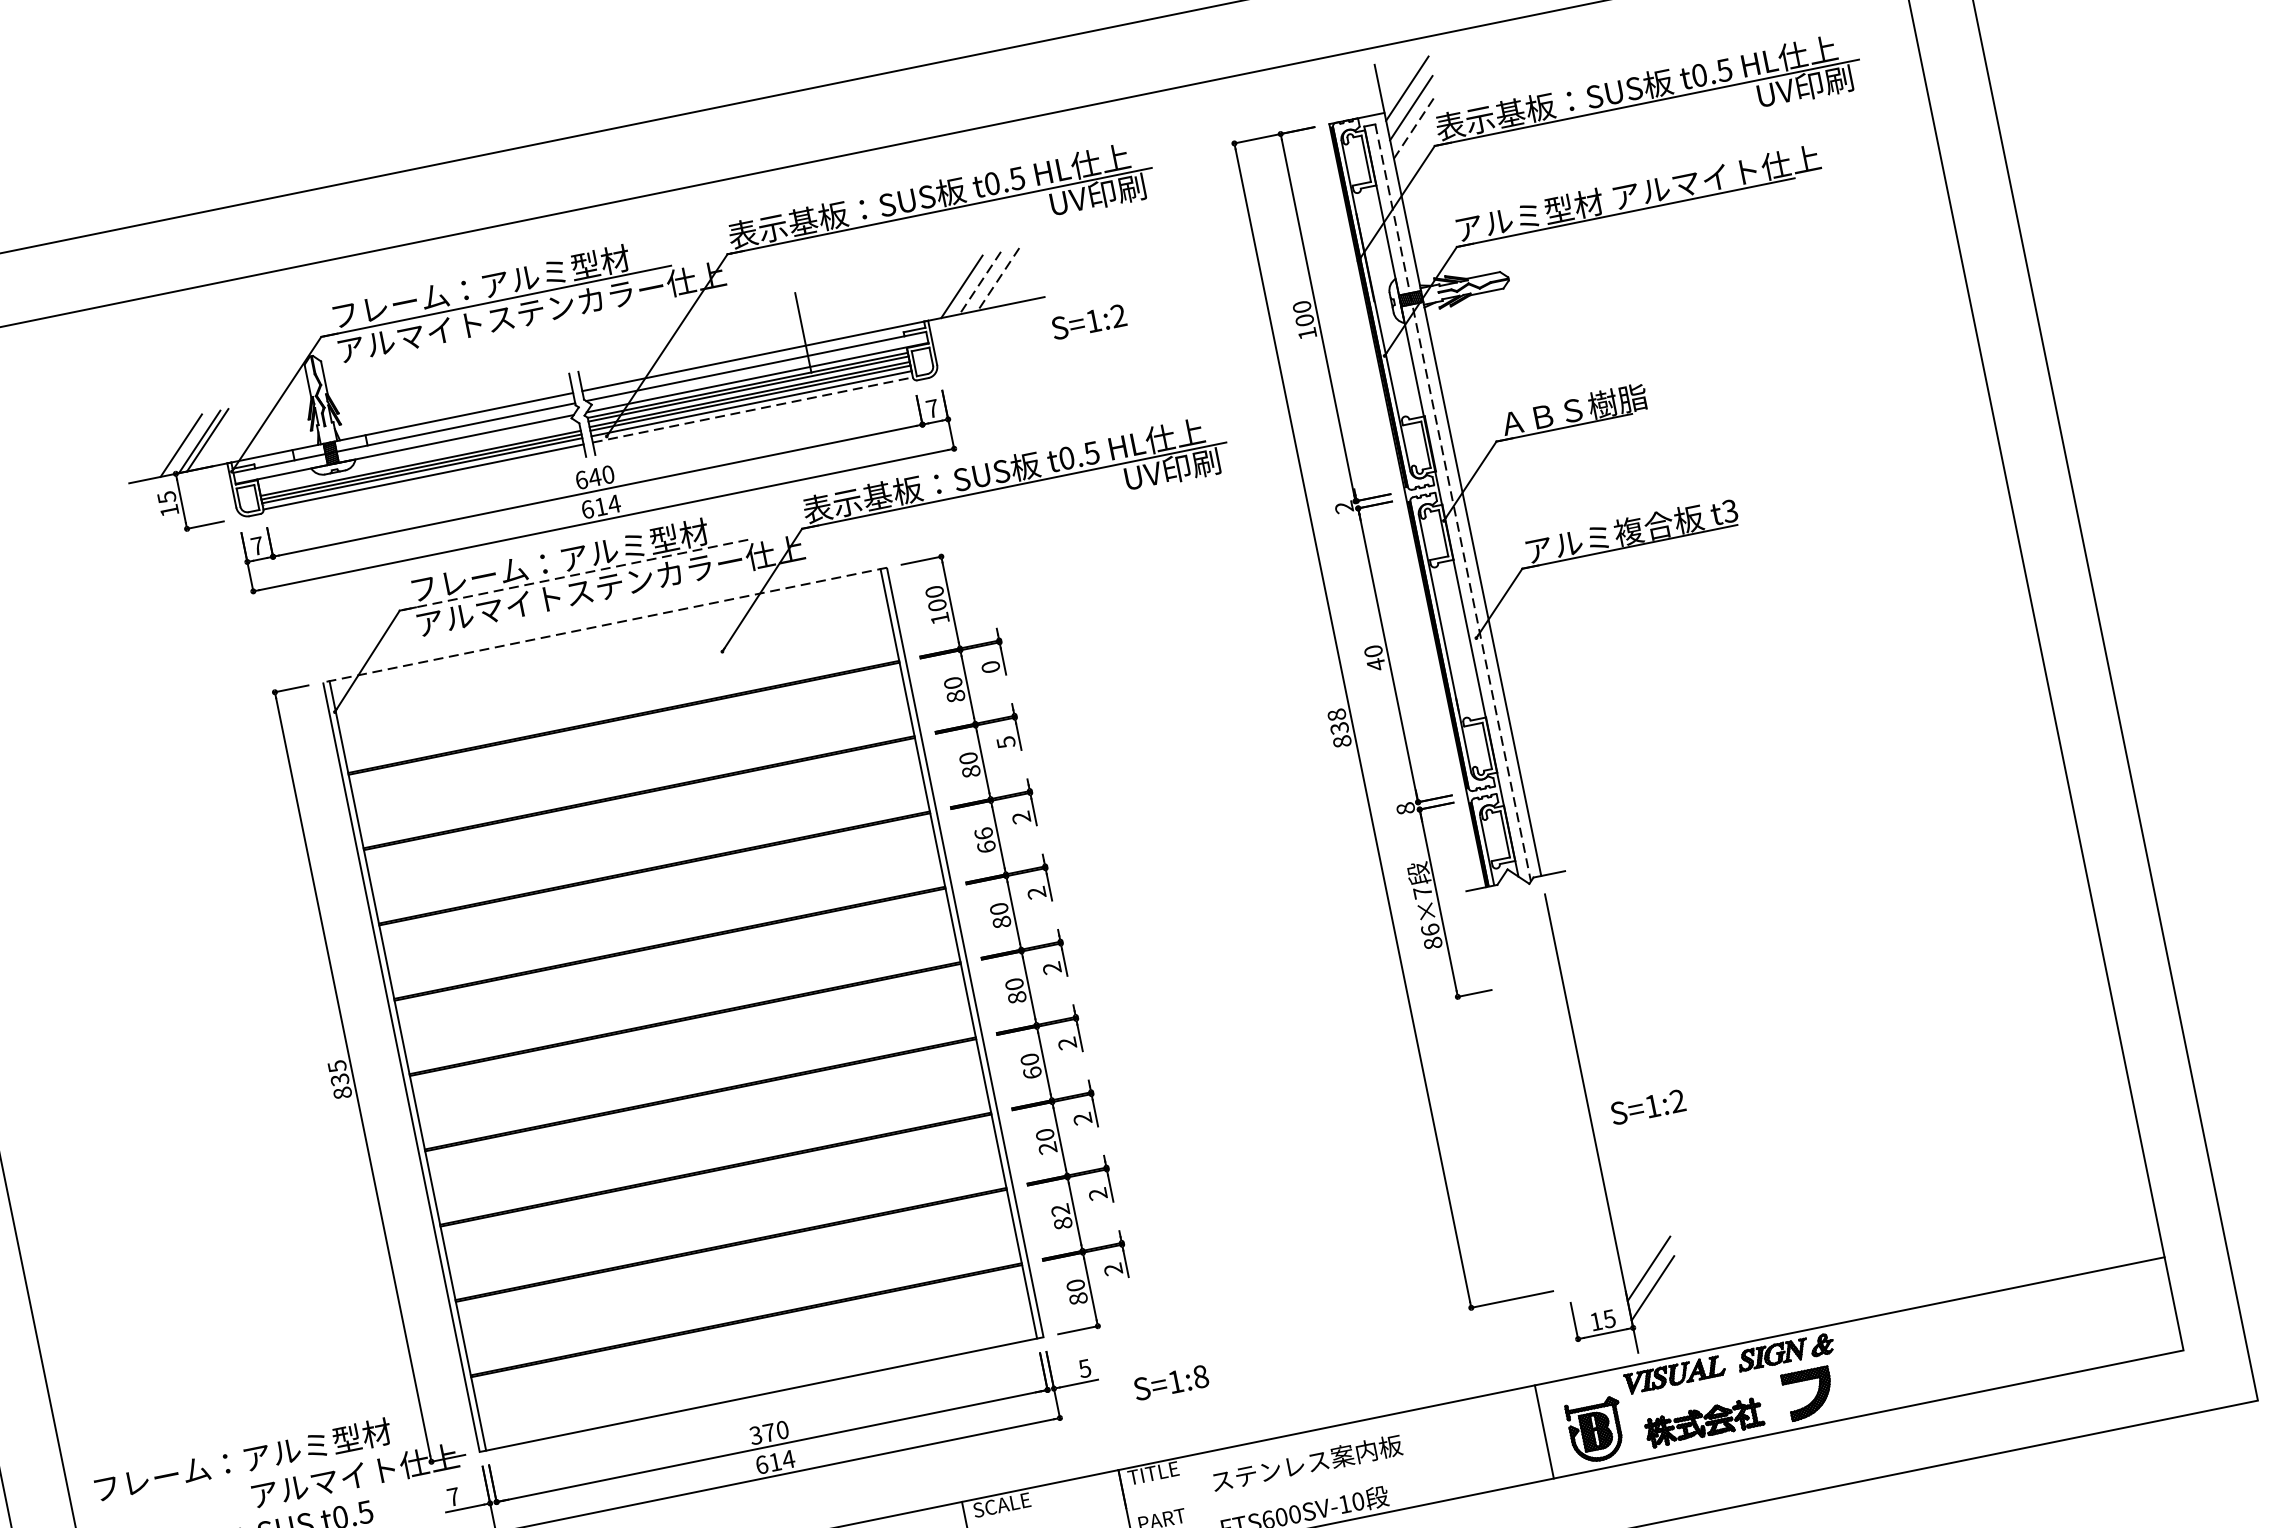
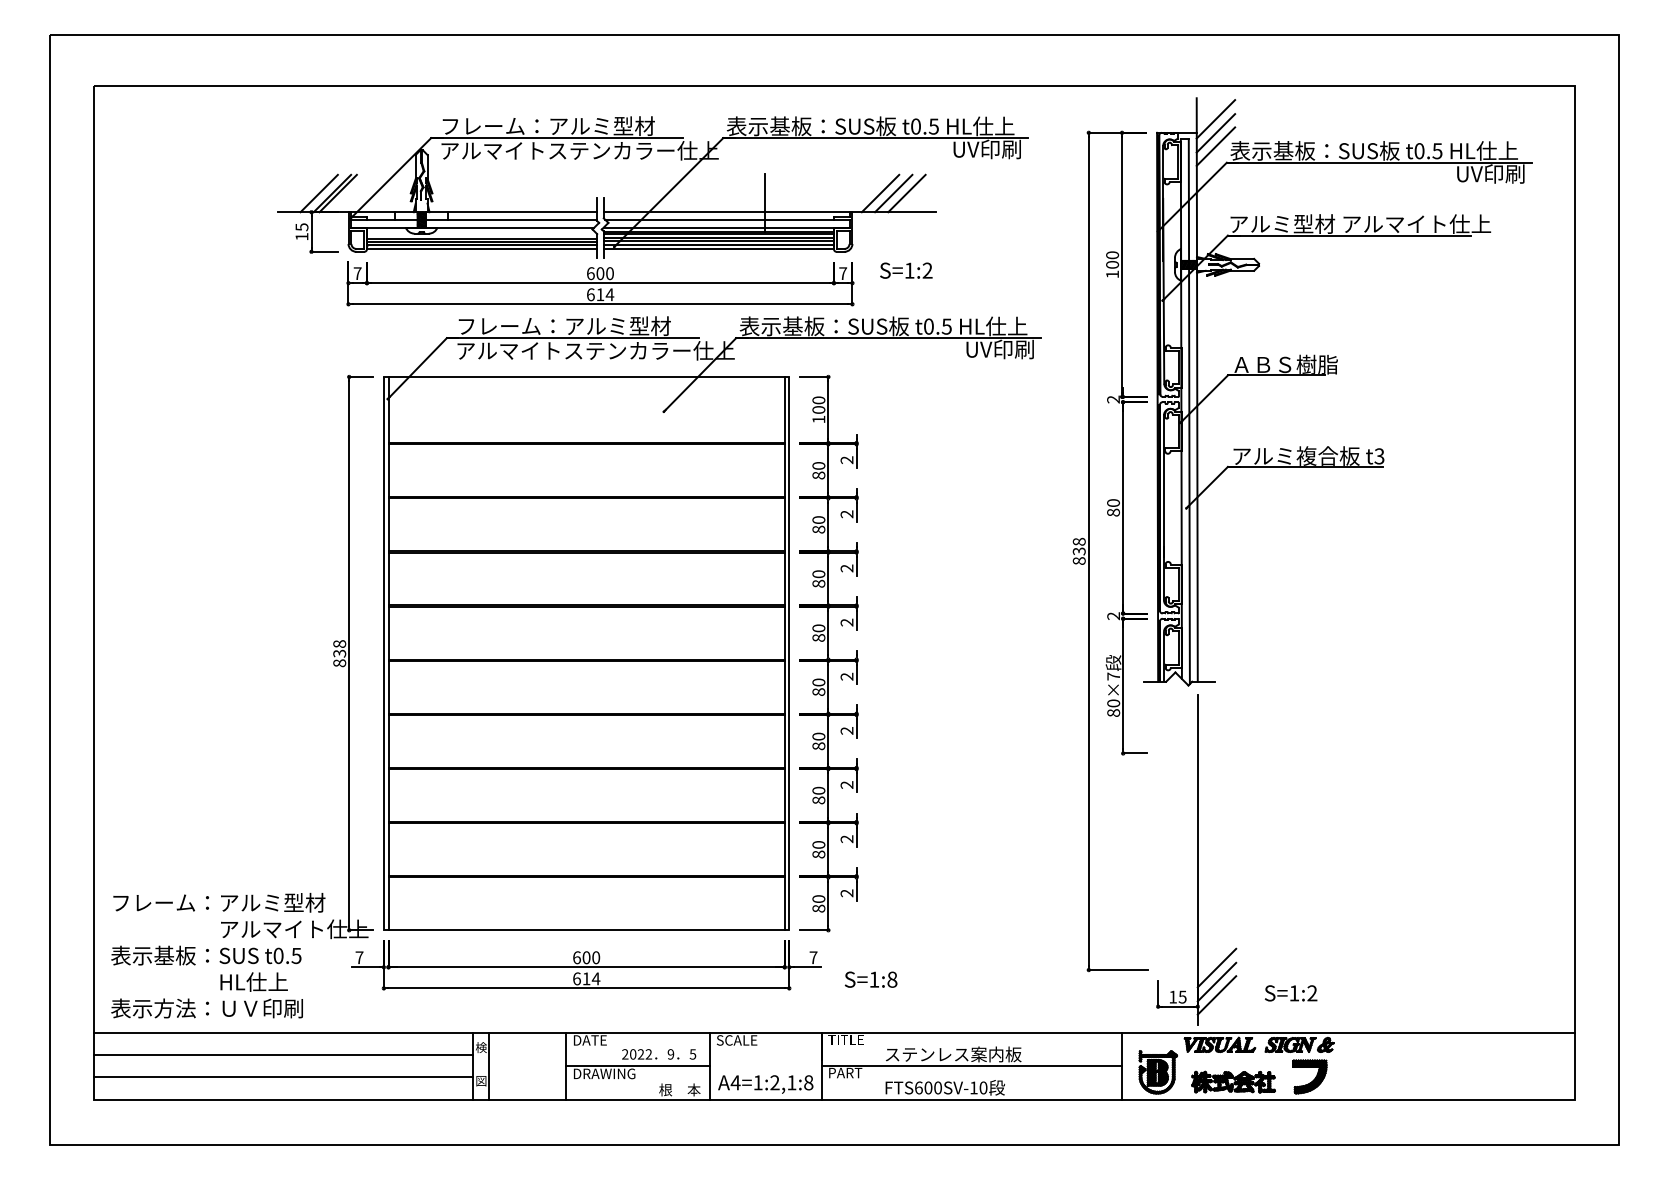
line: (1415, 126) -> (1216, 146), dashed -> solid
line: (998, 279) -> (906, 193), dashed -> solid
line: (979, 283) -> (893, 193), dashed -> solid
text: (1089, 321) -> (906, 270), moved
line: (753, 410) -> (719, 249), dashed -> solid
text: (595, 477) -> (600, 273), 640 -> 600
line: (1453, 503) -> (1189, 412), dashed -> solid
line: (577, 575) -> (574, 338), dashed -> solid
line: (604, 624) -> (586, 376), dashed -> solid
text: (1376, 664) -> (1113, 512), 40 -> 80
text: (990, 667) -> (846, 460), 0 -> 2
text: (1005, 742) -> (846, 514), 5 -> 2
text: (1405, 809) -> (1113, 616), 8 -> 2
text: (984, 839) -> (818, 578), 66 -> 80
text: (1430, 930) -> (1113, 703), 86×7 -> 80×7
text: (337, 1067) -> (339, 644), 835 -> 838
text: (1032, 1073) -> (818, 746), 60 -> 80
text: (1647, 1107) -> (1290, 993), moved
text: (1047, 1148) -> (818, 800), 20 -> 80
text: (1059, 1209) -> (818, 844), 82 -> 80
line: (1656, 1307) -> (1216, 995), added
text: (1084, 1368) -> (813, 957), 5 -> 7
text: (762, 1433) -> (581, 957), 370 -> 600
line: (1335, 1475) -> (971, 1066), added

